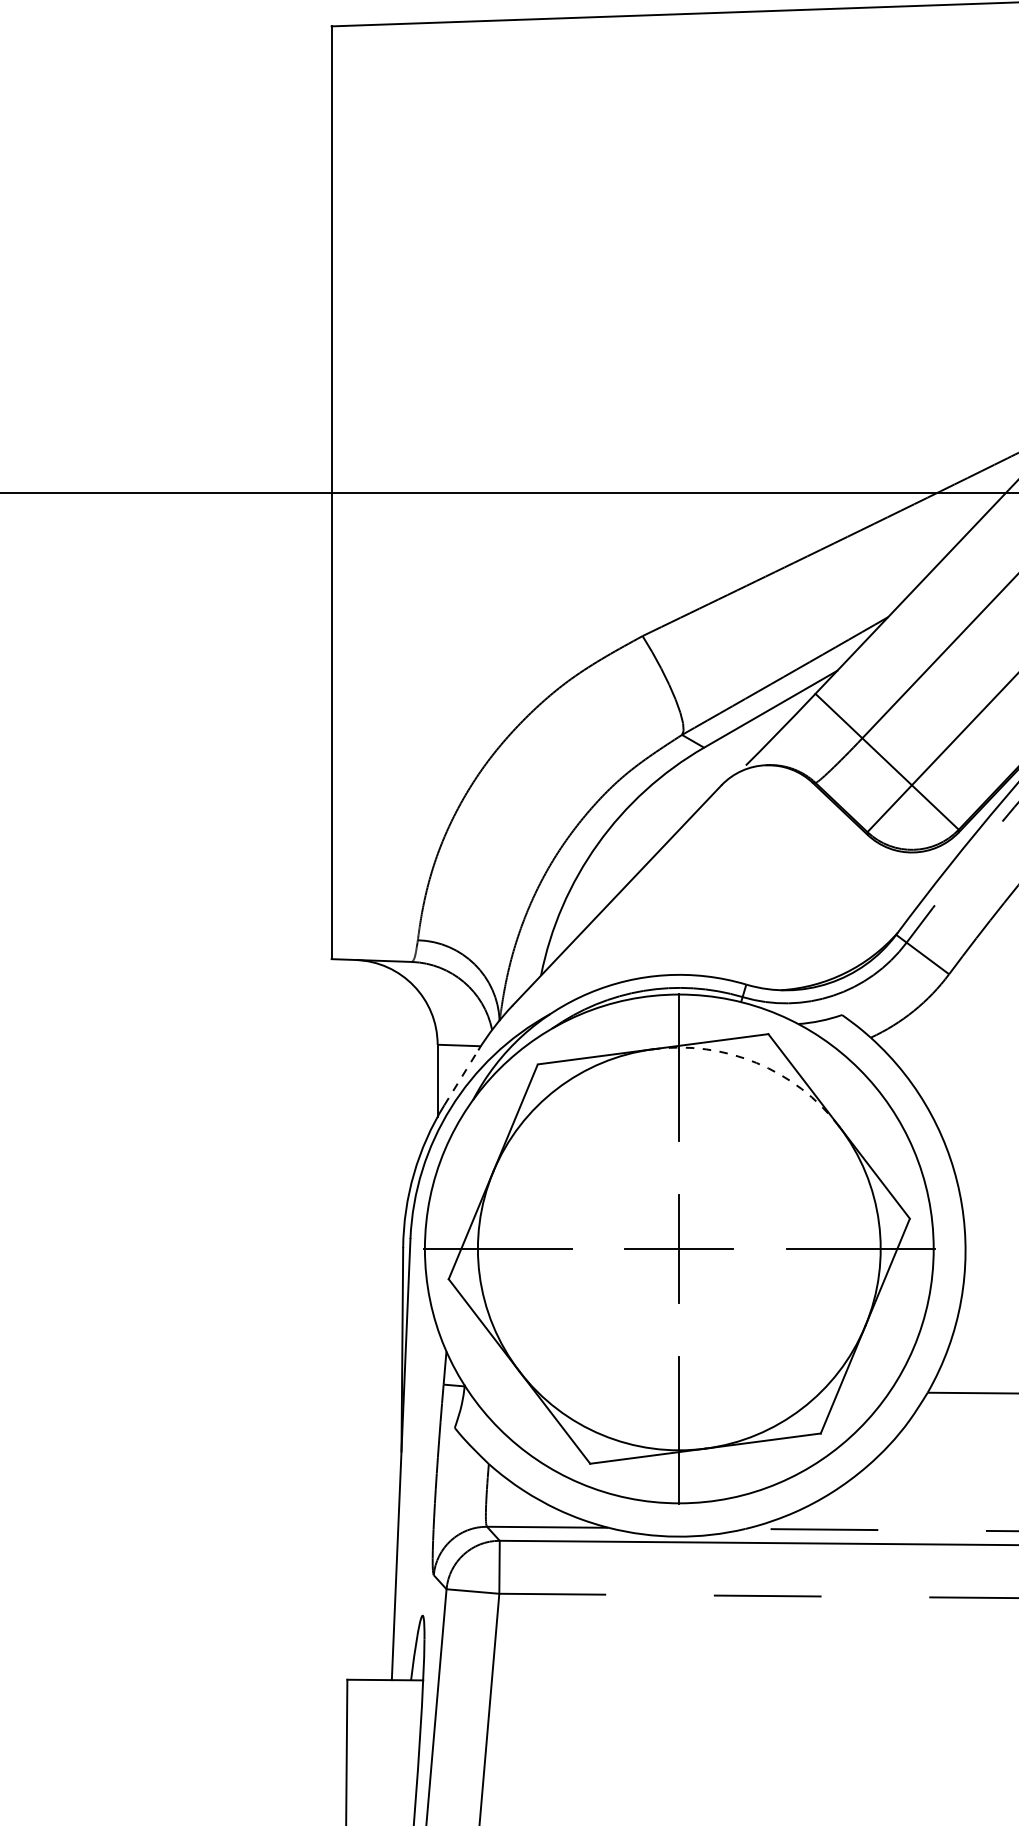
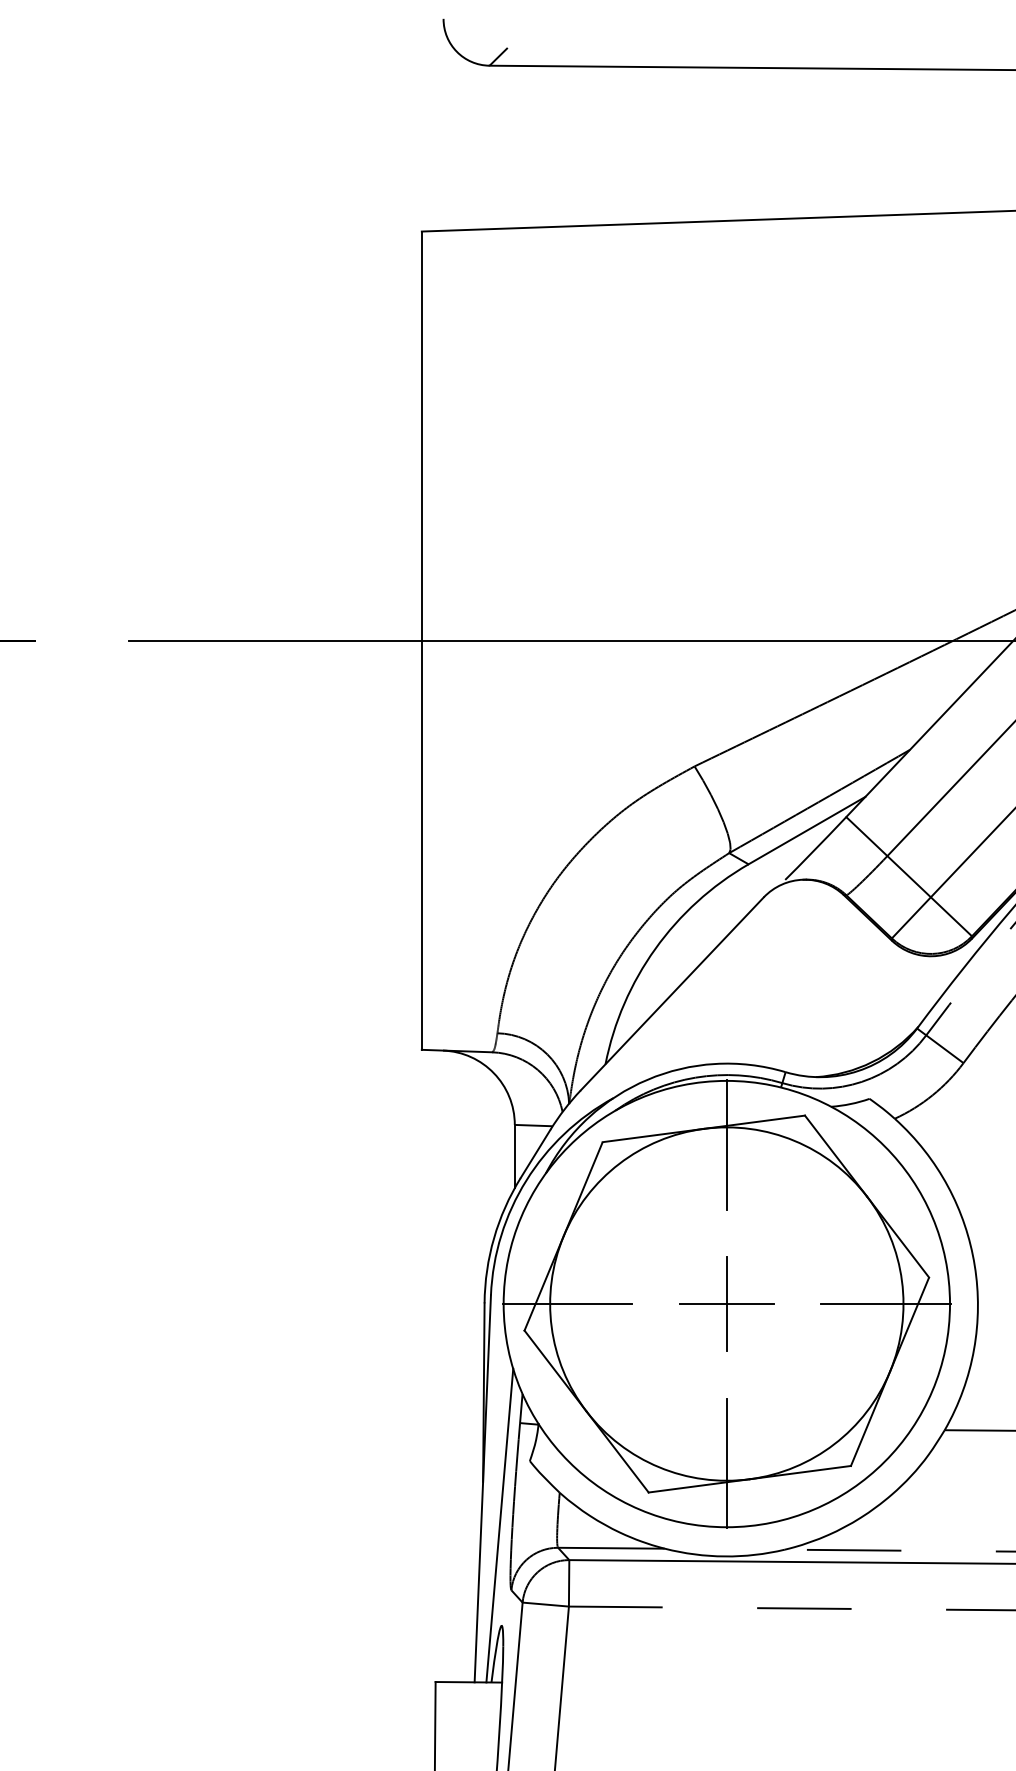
arc: (756, 1062) -> (794, 1140), dashed -> solid
line: (461, 1077) -> (535, 1153), dashed -> solid
line: (420, 1501) -> (499, 1525), added

